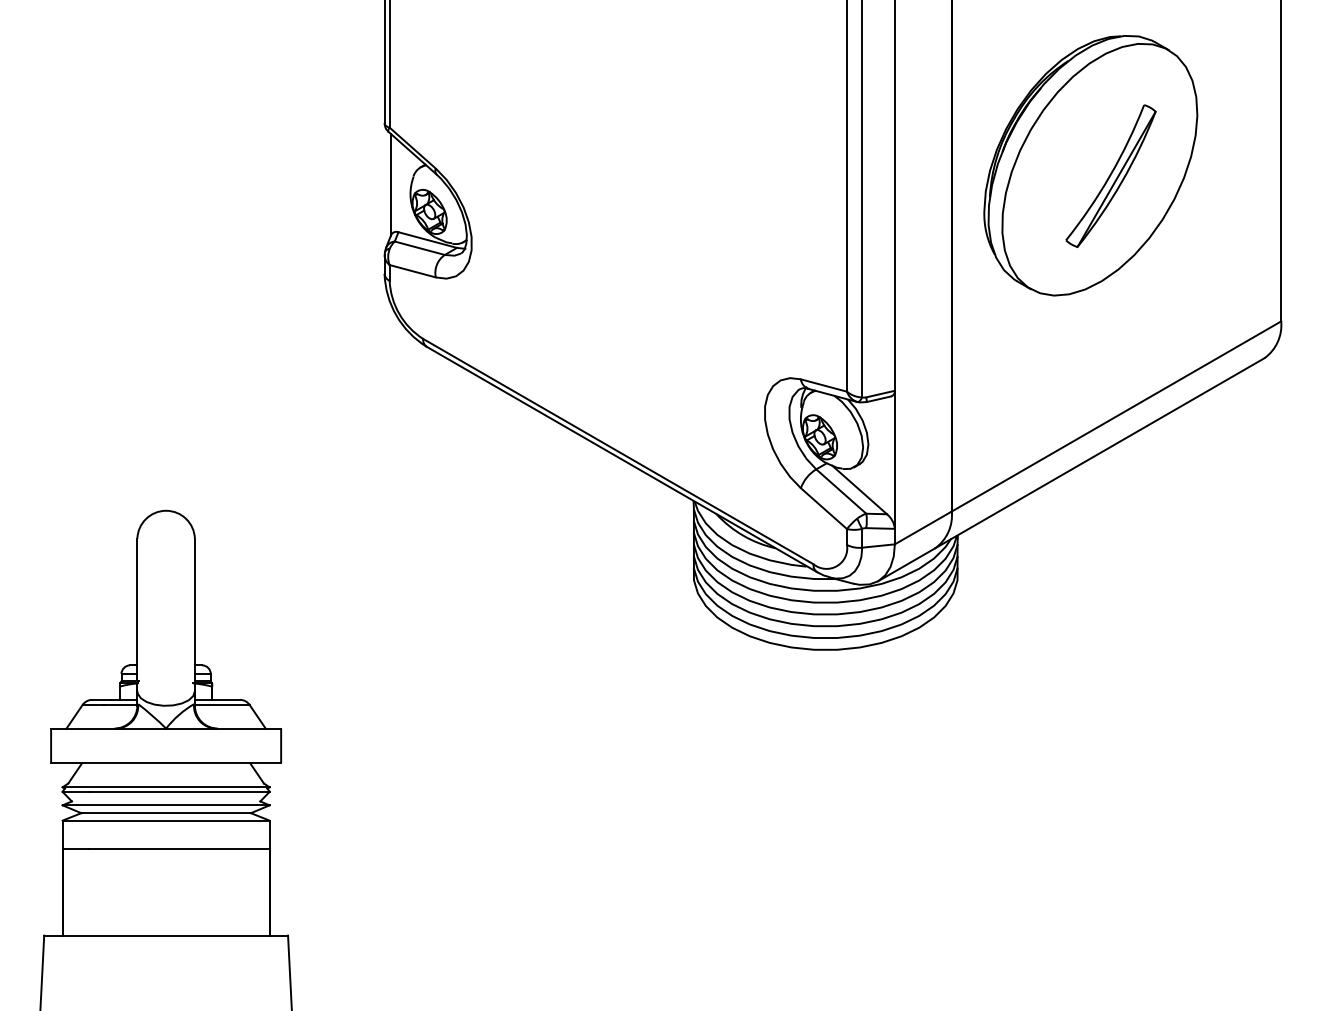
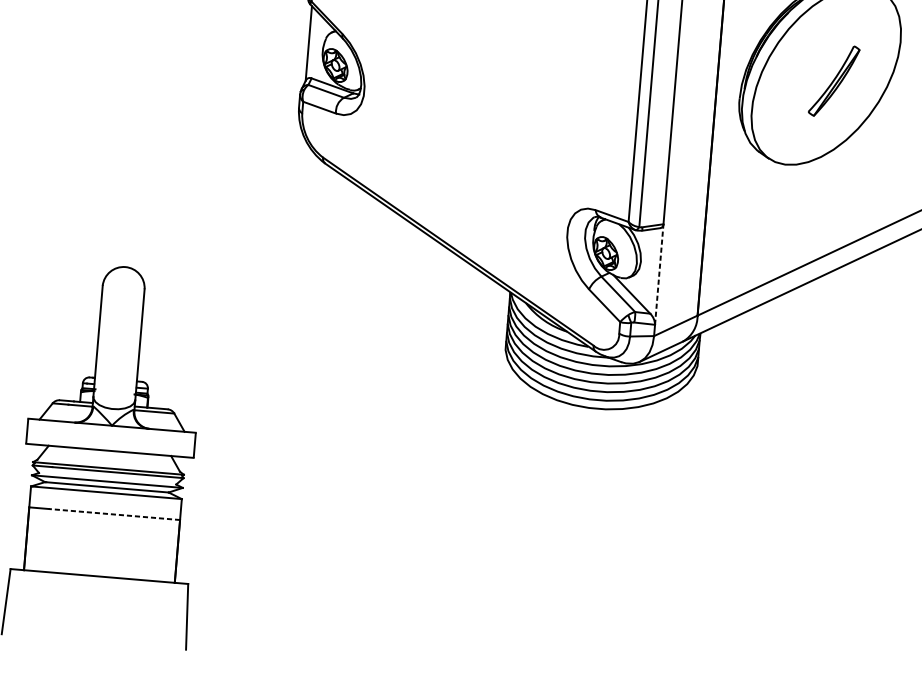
part: (1110, 175) -> (833, 80), size x0.7
line: (894, 459) -> (659, 274), solid -> dashed
line: (179, 849) -> (114, 514), solid -> dashed

